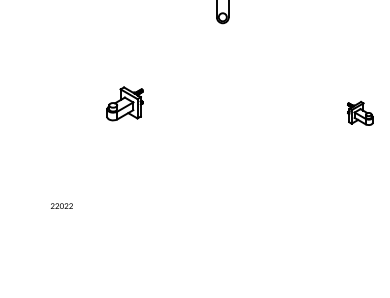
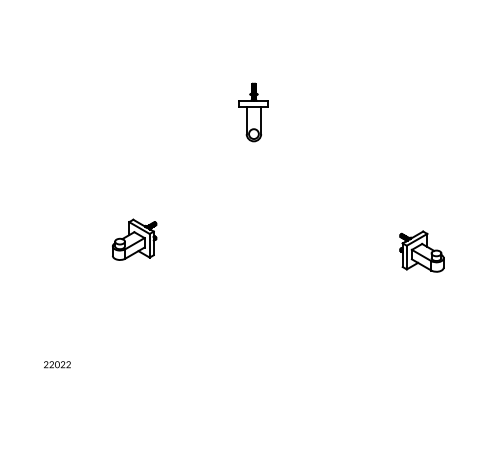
part: (360, 113) -> (421, 251), size x1.43

